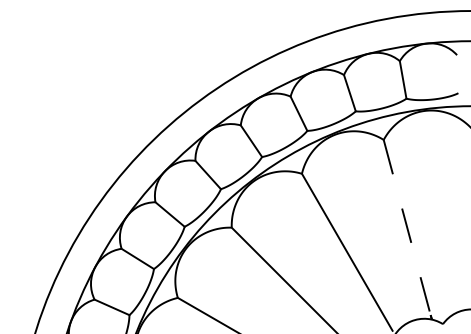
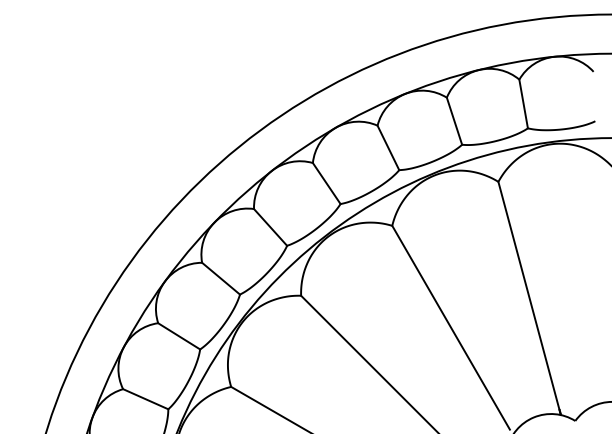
line: (406, 227) -> (528, 295), dashed -> solid

